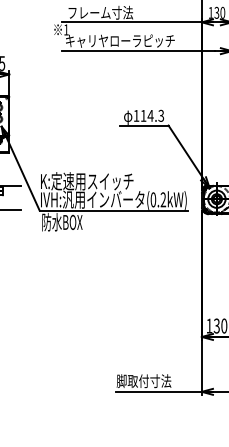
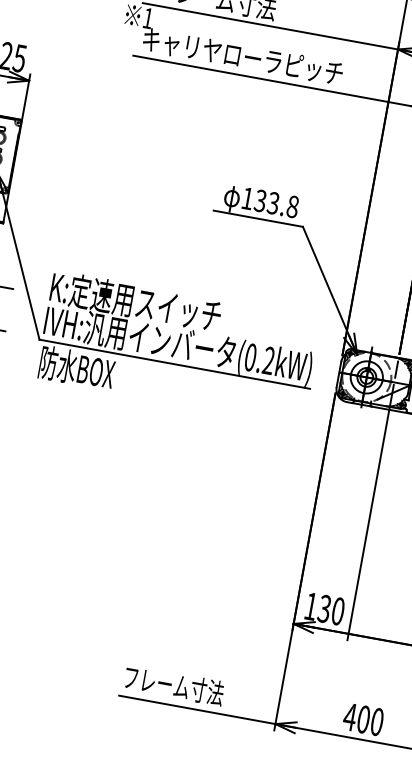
text: (152, 115) -> (276, 203), 114.3 -> 133.8
text: (143, 381) -> (172, 685), 脚取付寸法 -> フレーム寸法

